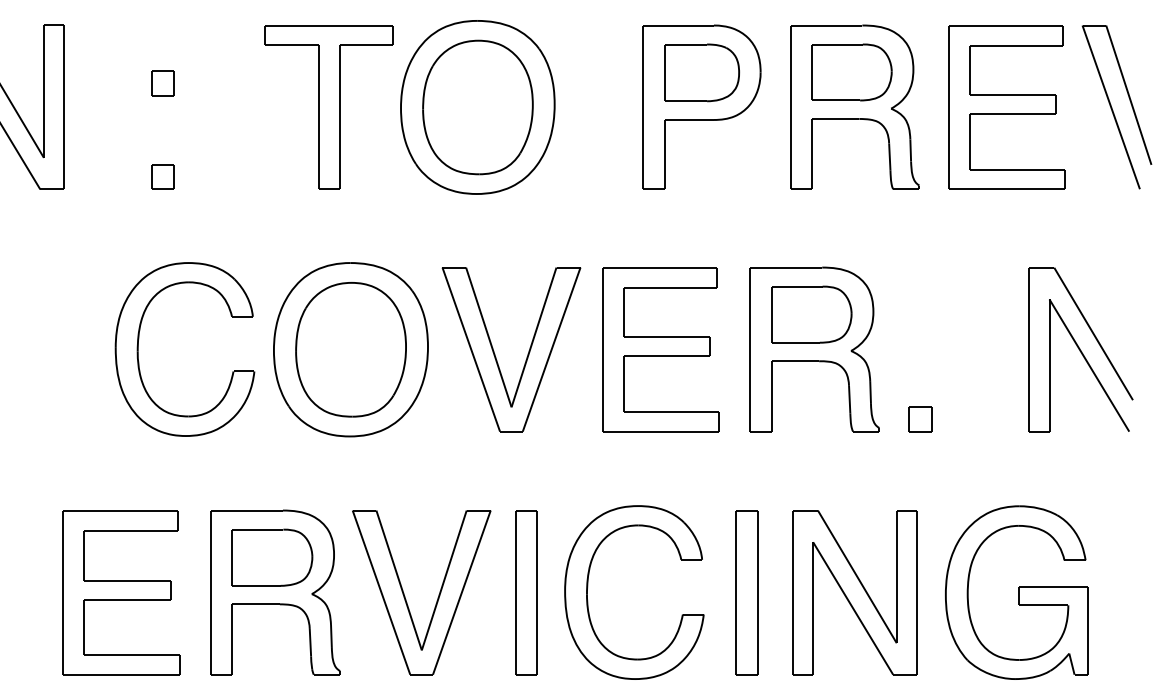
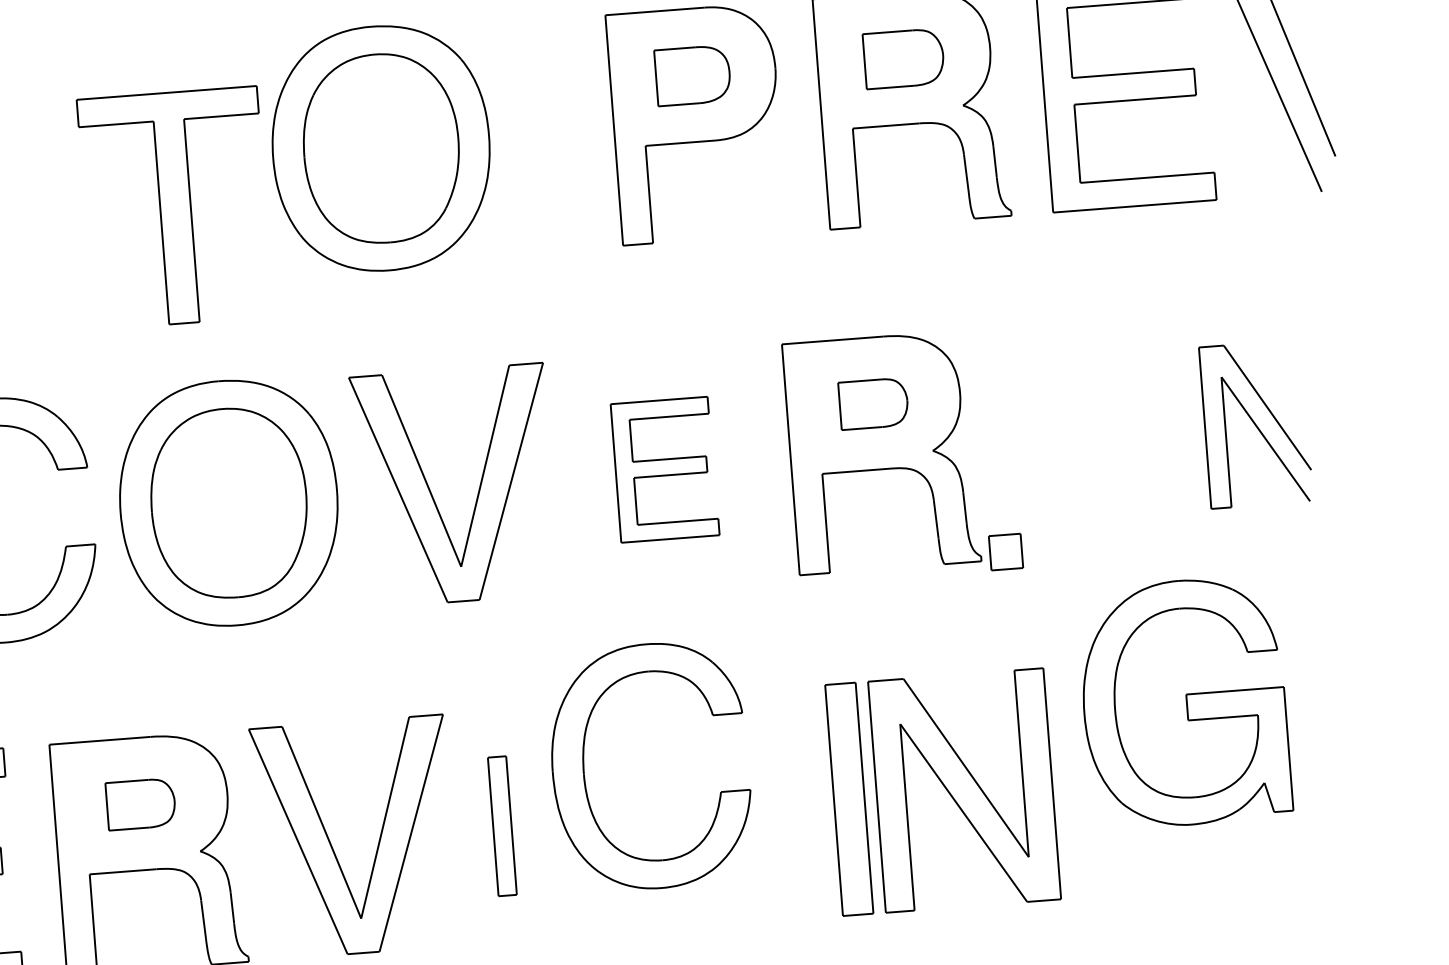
part: (701, 72) -> (692, 75), size x0.7
part: (851, 72) -> (903, 58), size x0.7
part: (328, 107) -> (174, 208), moved
part: (811, 314) -> (873, 403), size x0.6
part: (660, 349) -> (664, 469), size x0.6
part: (1080, 349) -> (1255, 423), size x0.7
part: (920, 419) -> (1006, 552), moved
part: (272, 557) -> (141, 804), size x0.6
part: (588, 587) -> (585, 764), moved
part: (526, 592) -> (502, 825), size x0.6
part: (746, 592) -> (848, 799), moved
part: (1016, 592) -> (1183, 702), moved

